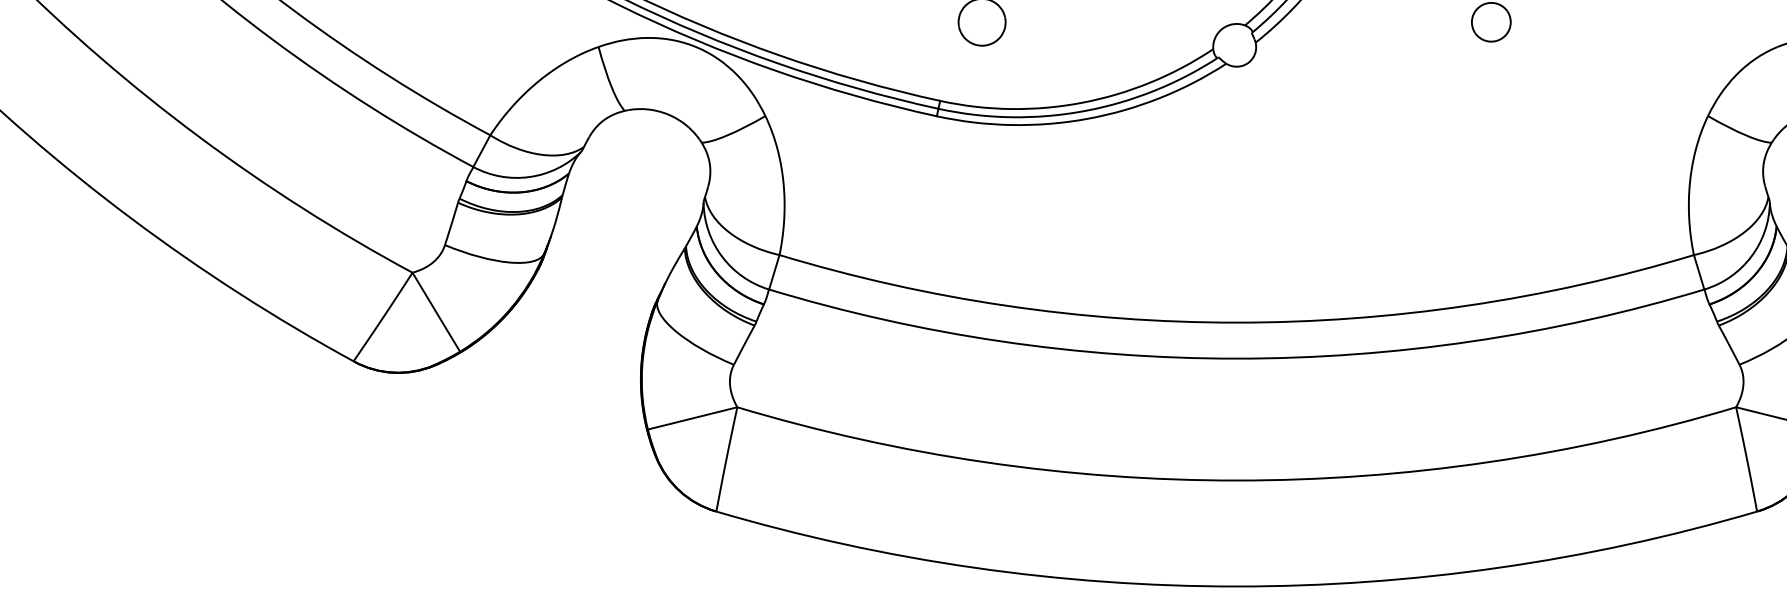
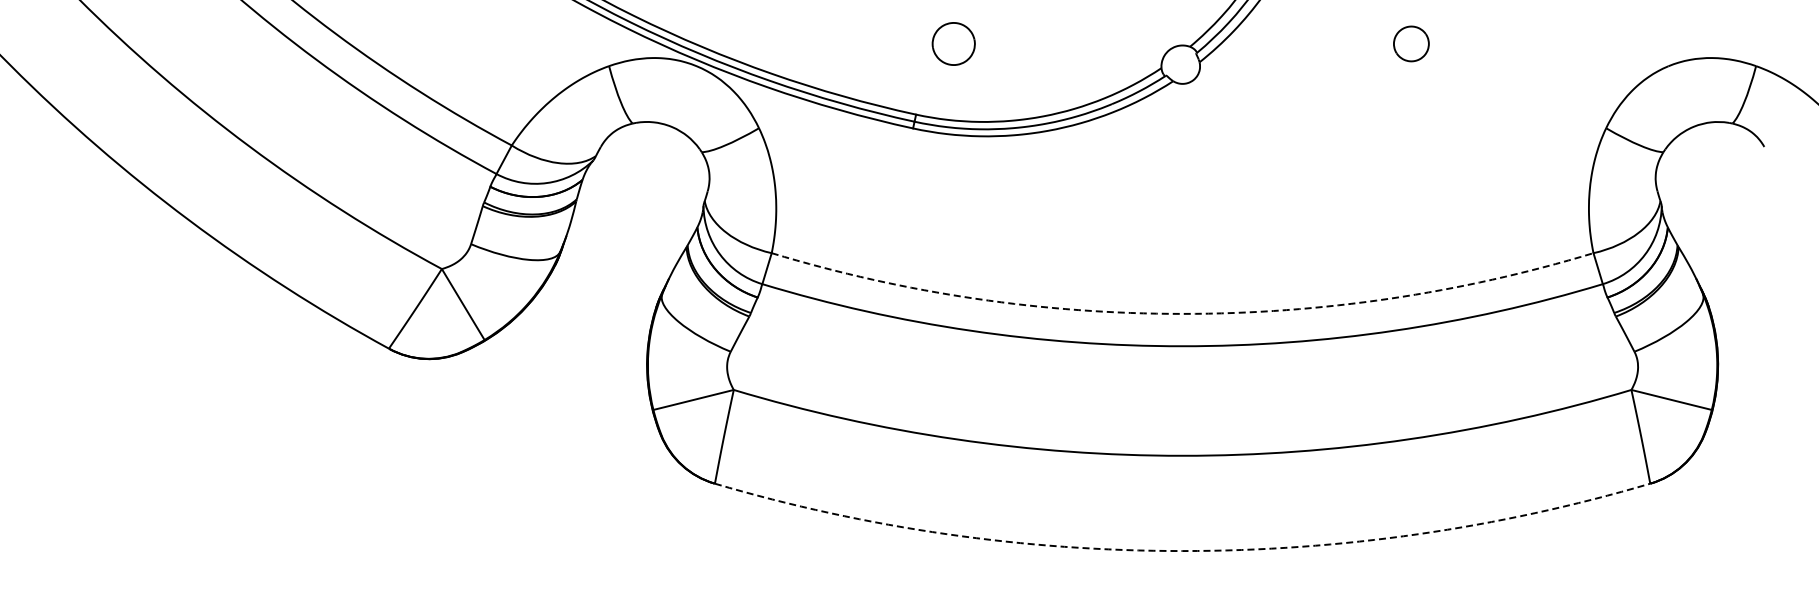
arc: (1236, 322) -> (1182, 313), solid -> dashed
arc: (1236, 587) -> (1182, 551), solid -> dashed

